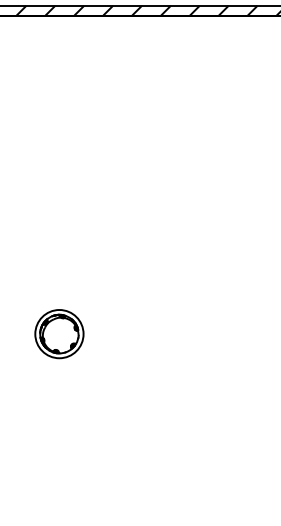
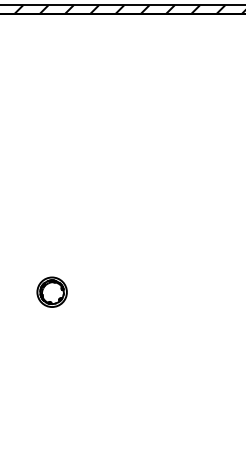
part: (59, 334) -> (52, 292), size x0.7

